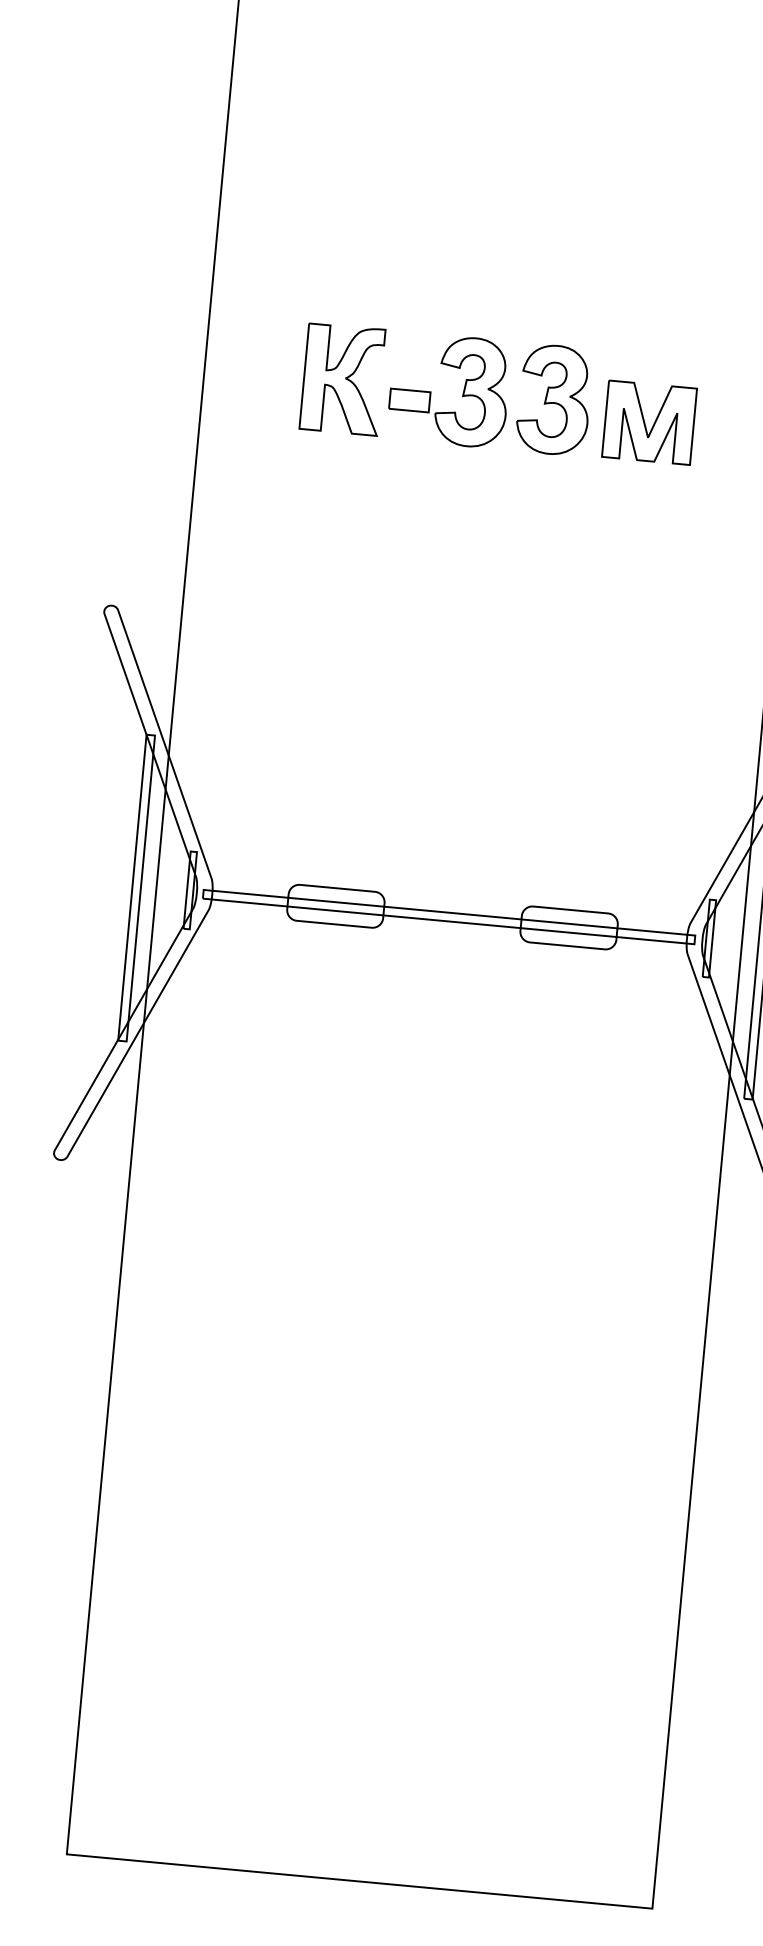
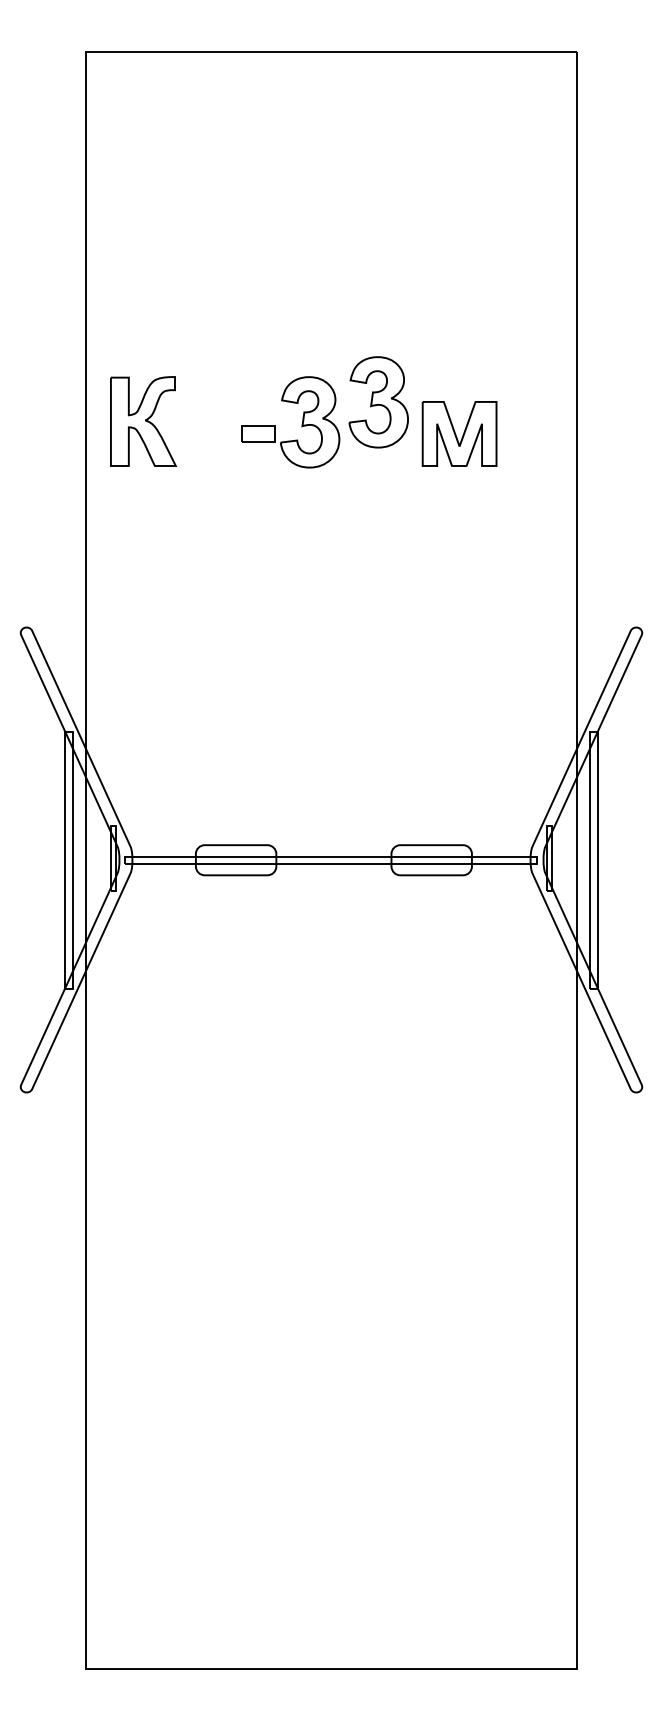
part: (343, 379) -> (143, 421), moved
part: (554, 400) -> (378, 402), moved

